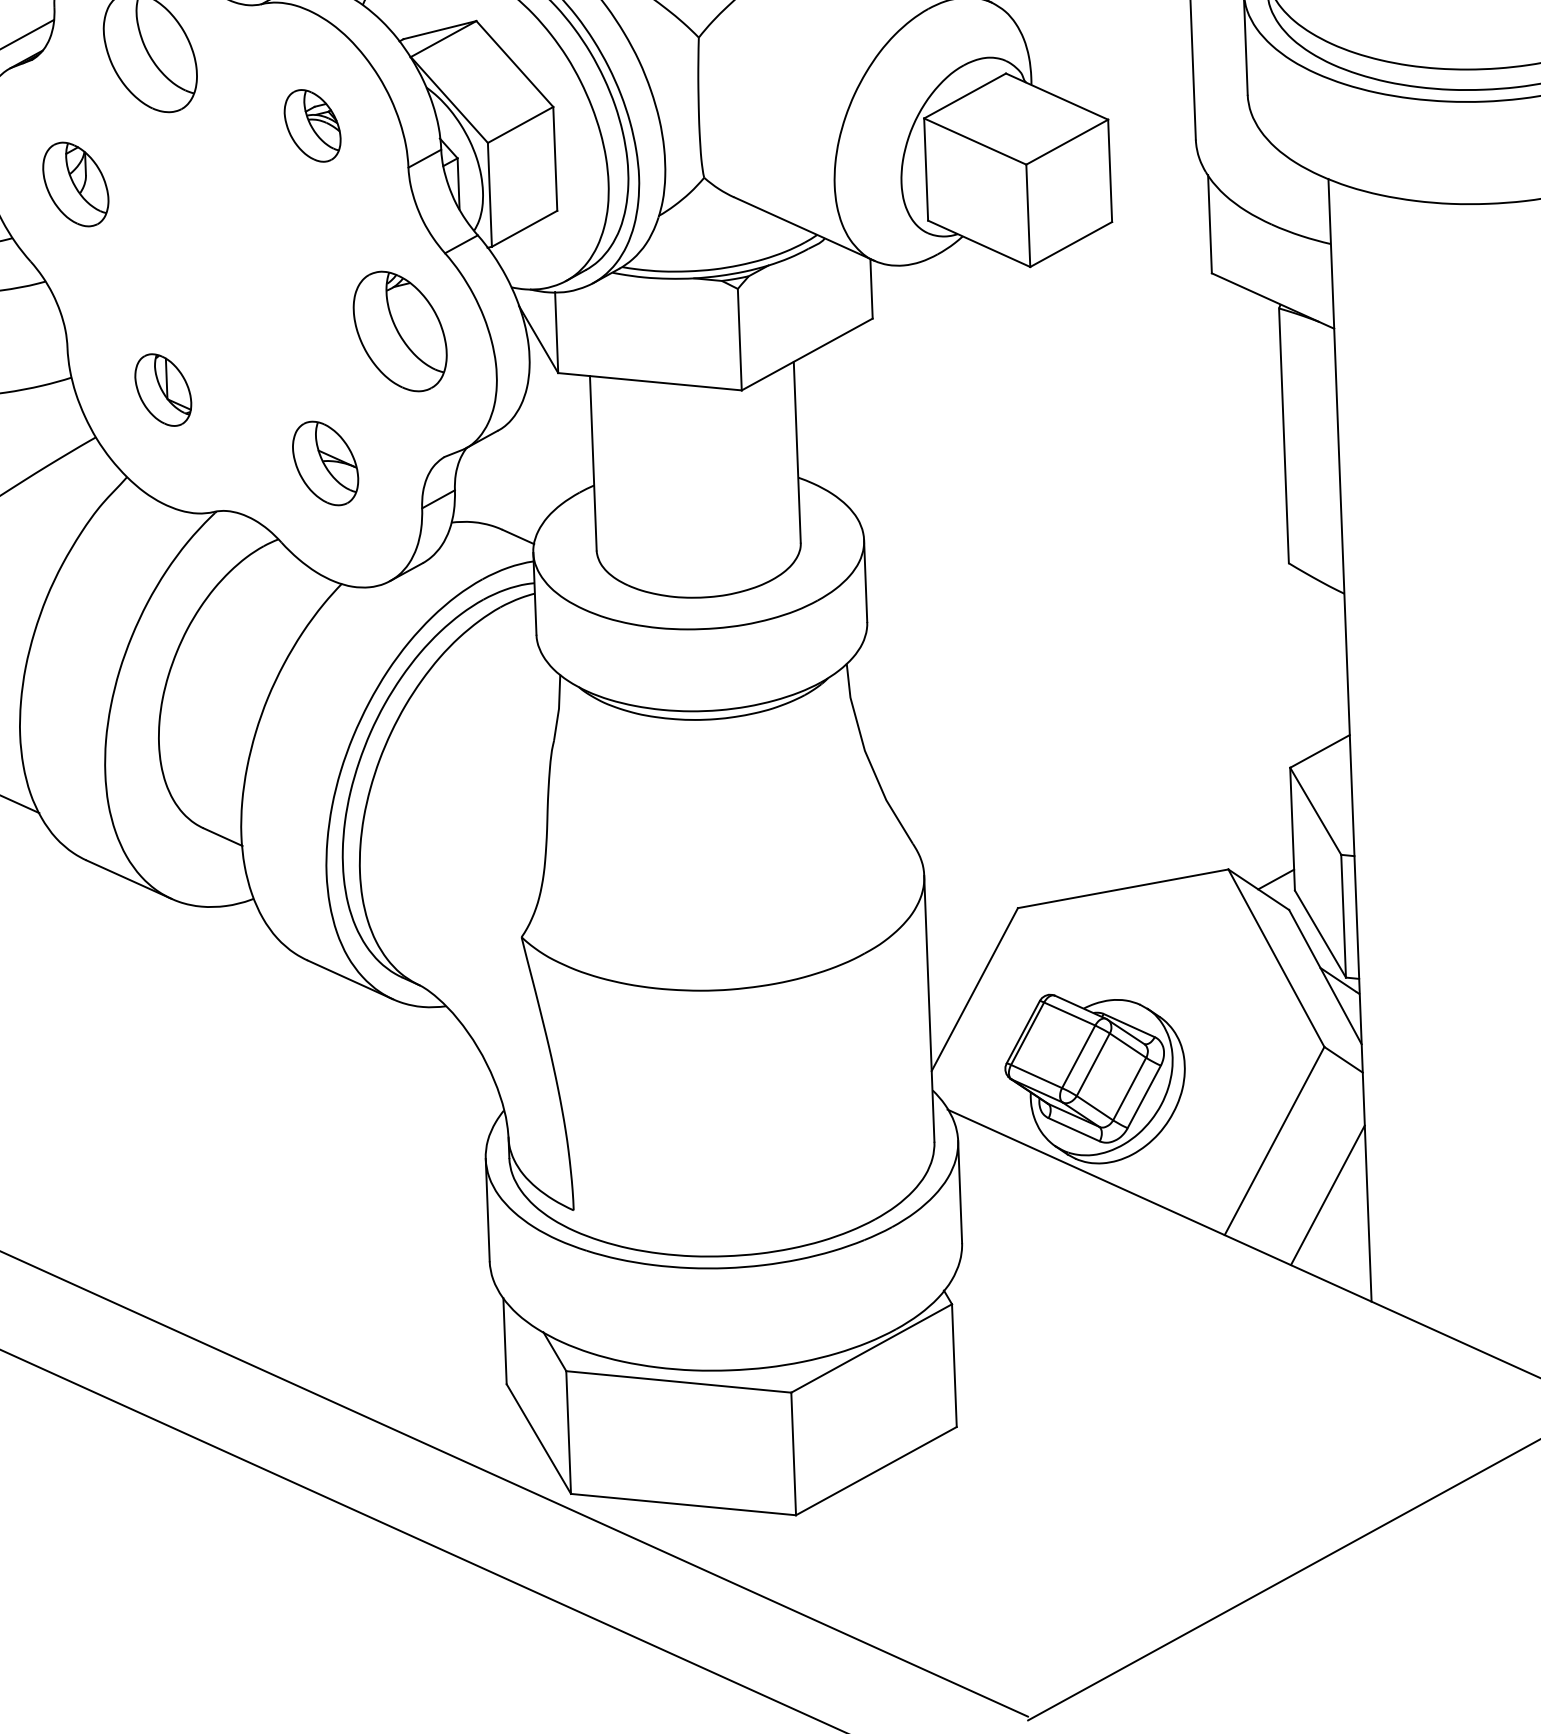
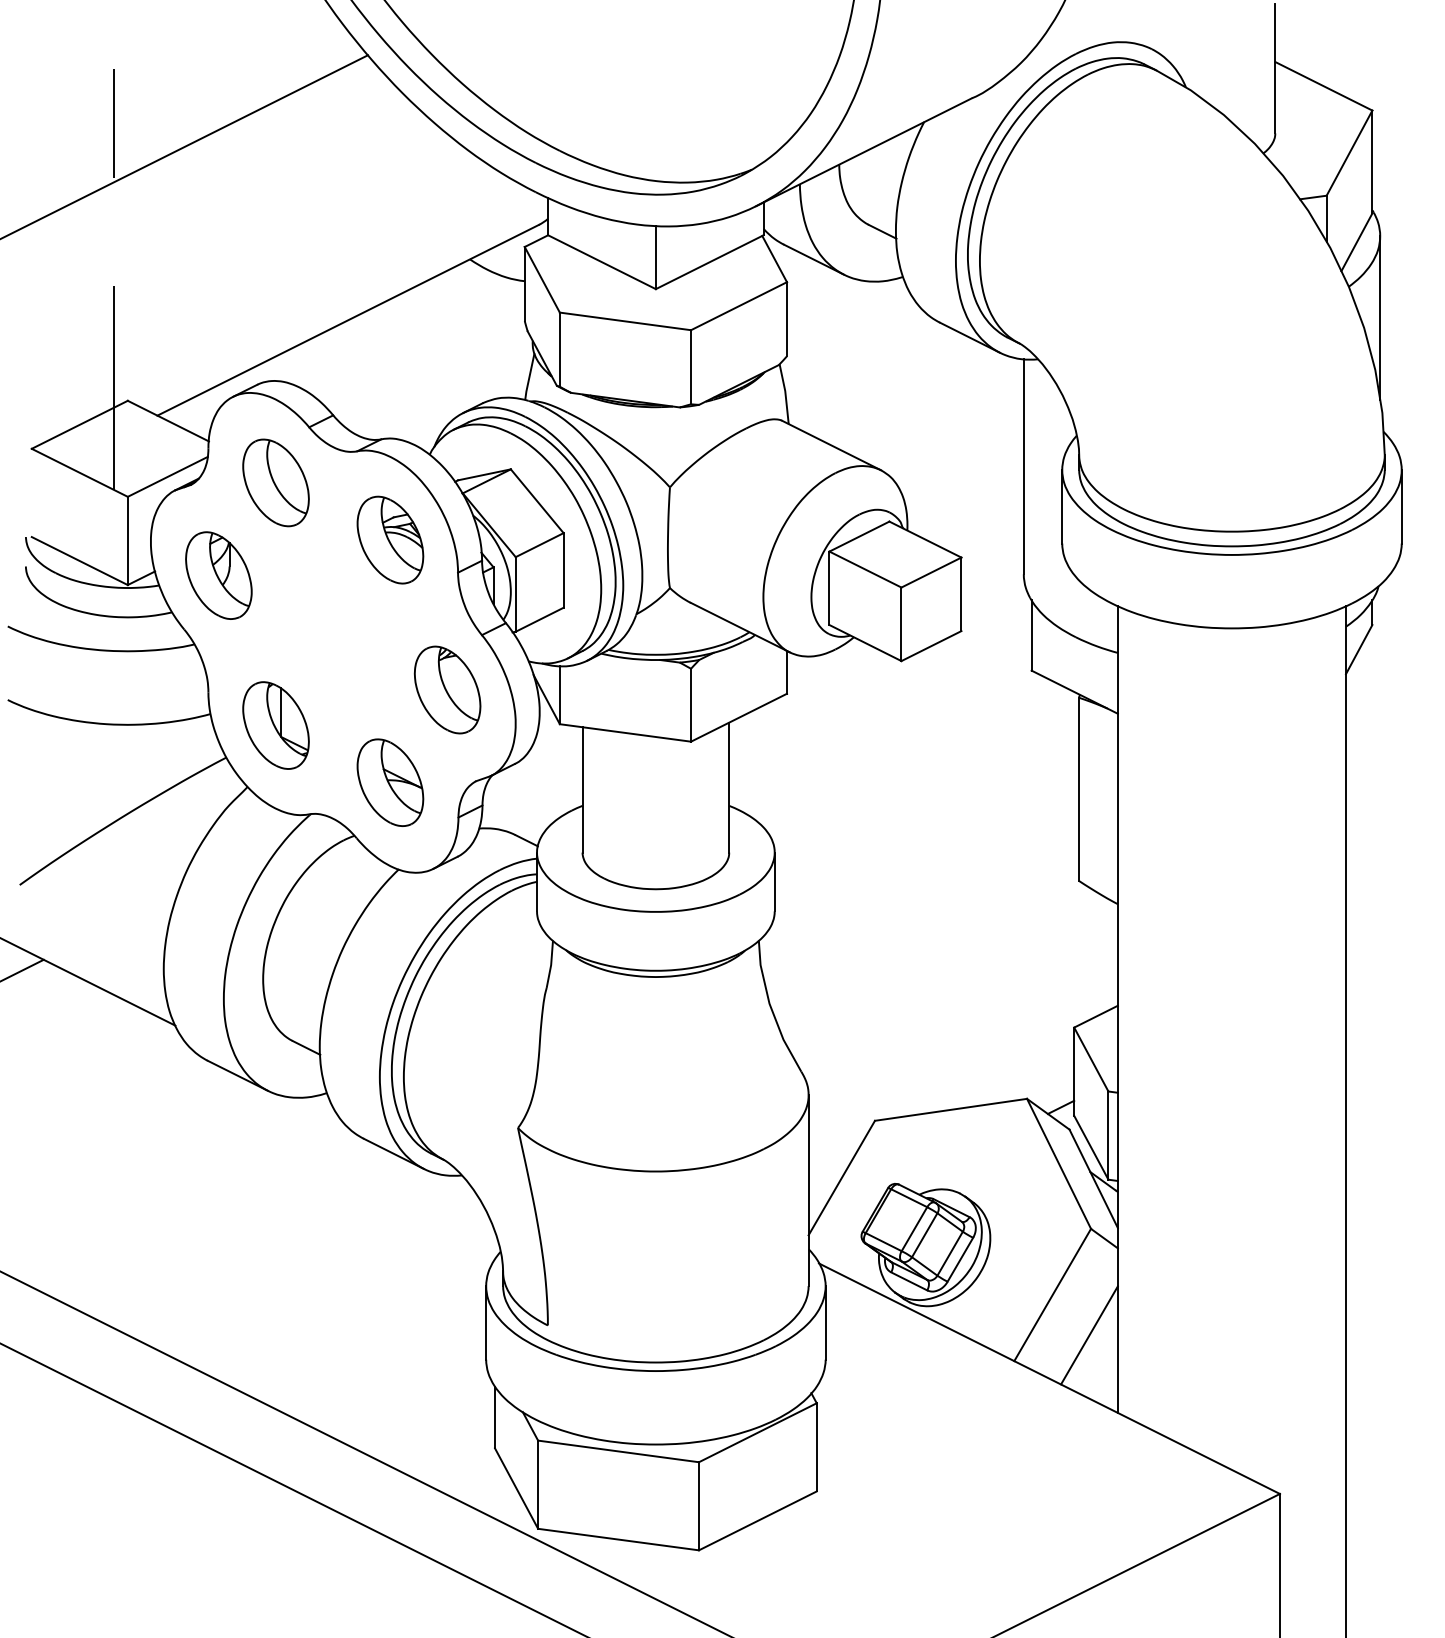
part: (312, 125) -> (390, 539), size x1.67
part: (75, 184) -> (218, 575), size x1.43
part: (162, 390) -> (275, 725), size x1.67
part: (325, 463) -> (390, 782), size x1.43

